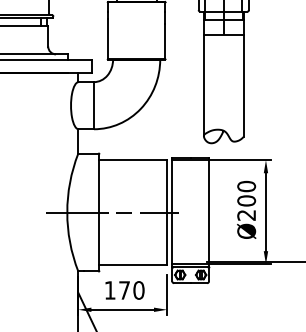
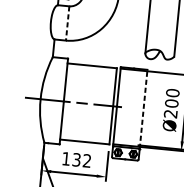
line: (94, 105) -> (68, 23), solid -> dashed
line: (208, 212) -> (143, 109), solid -> dashed
text: (131, 290) -> (81, 160), 170 -> 132

